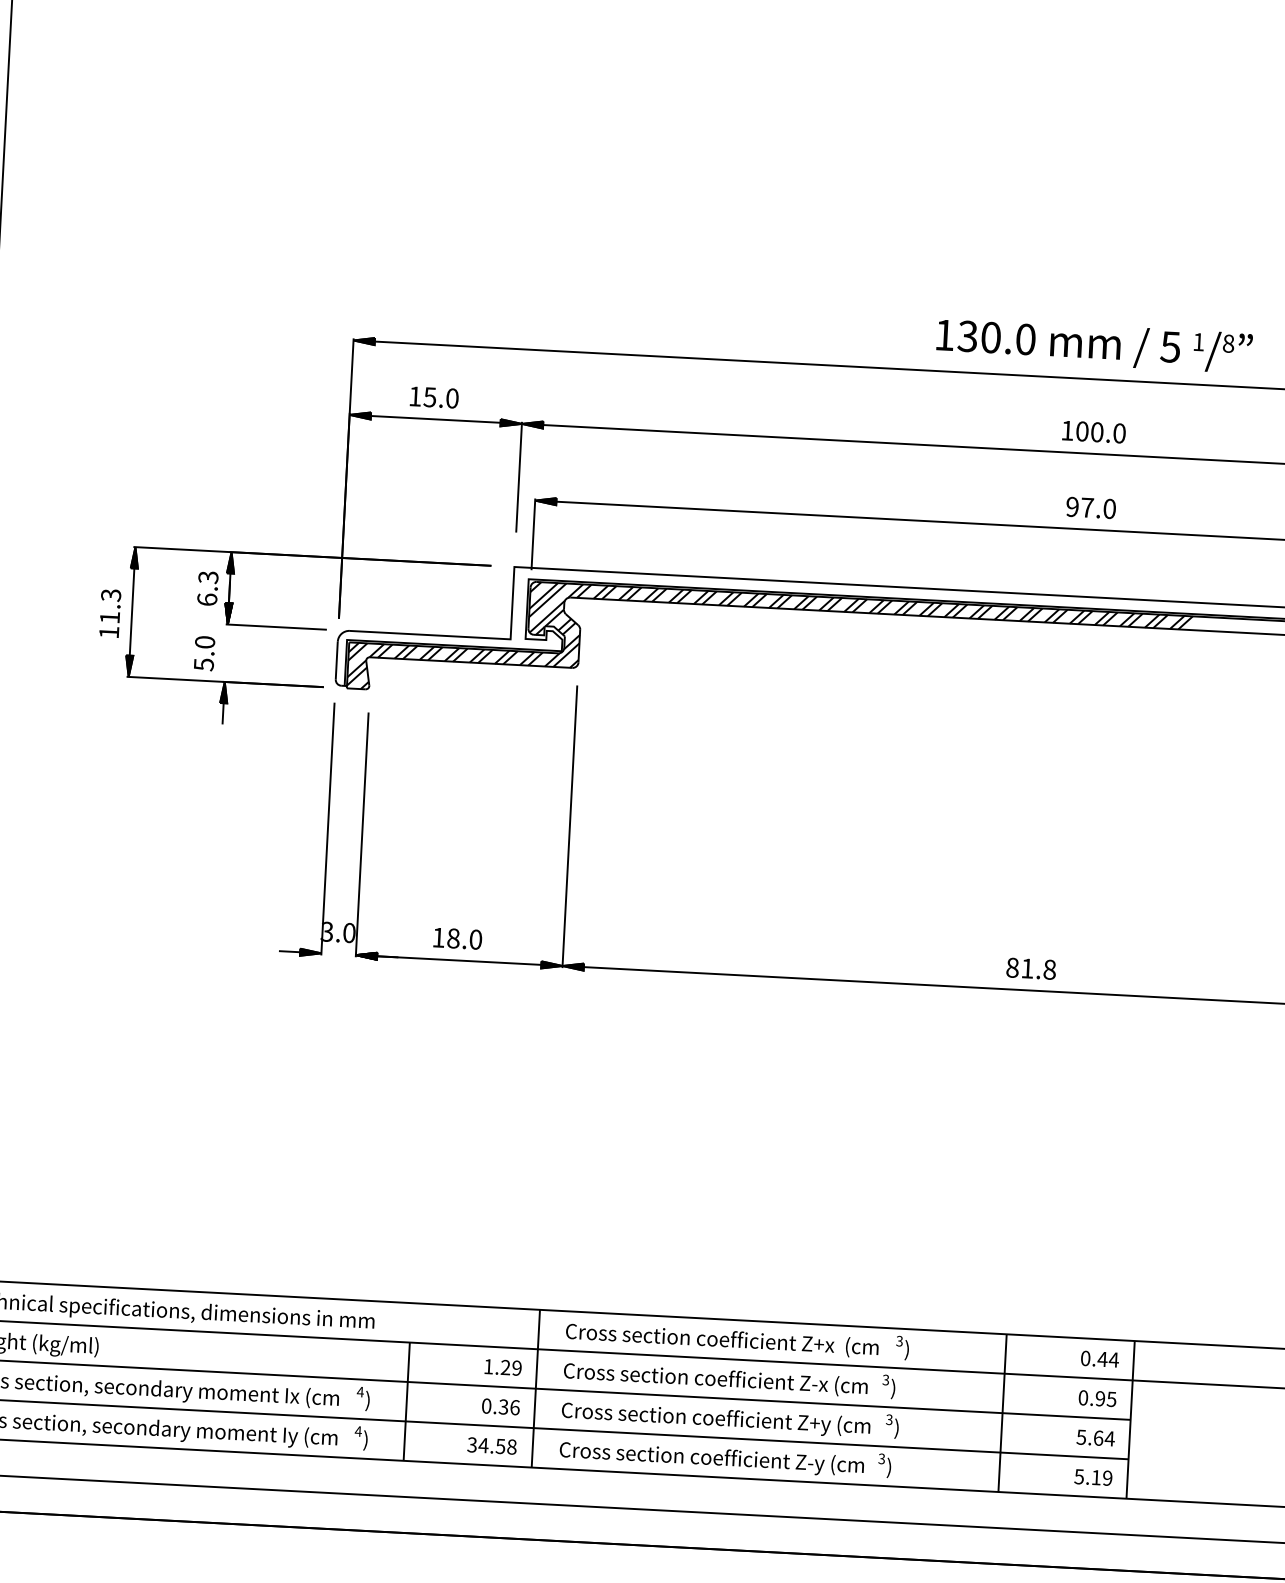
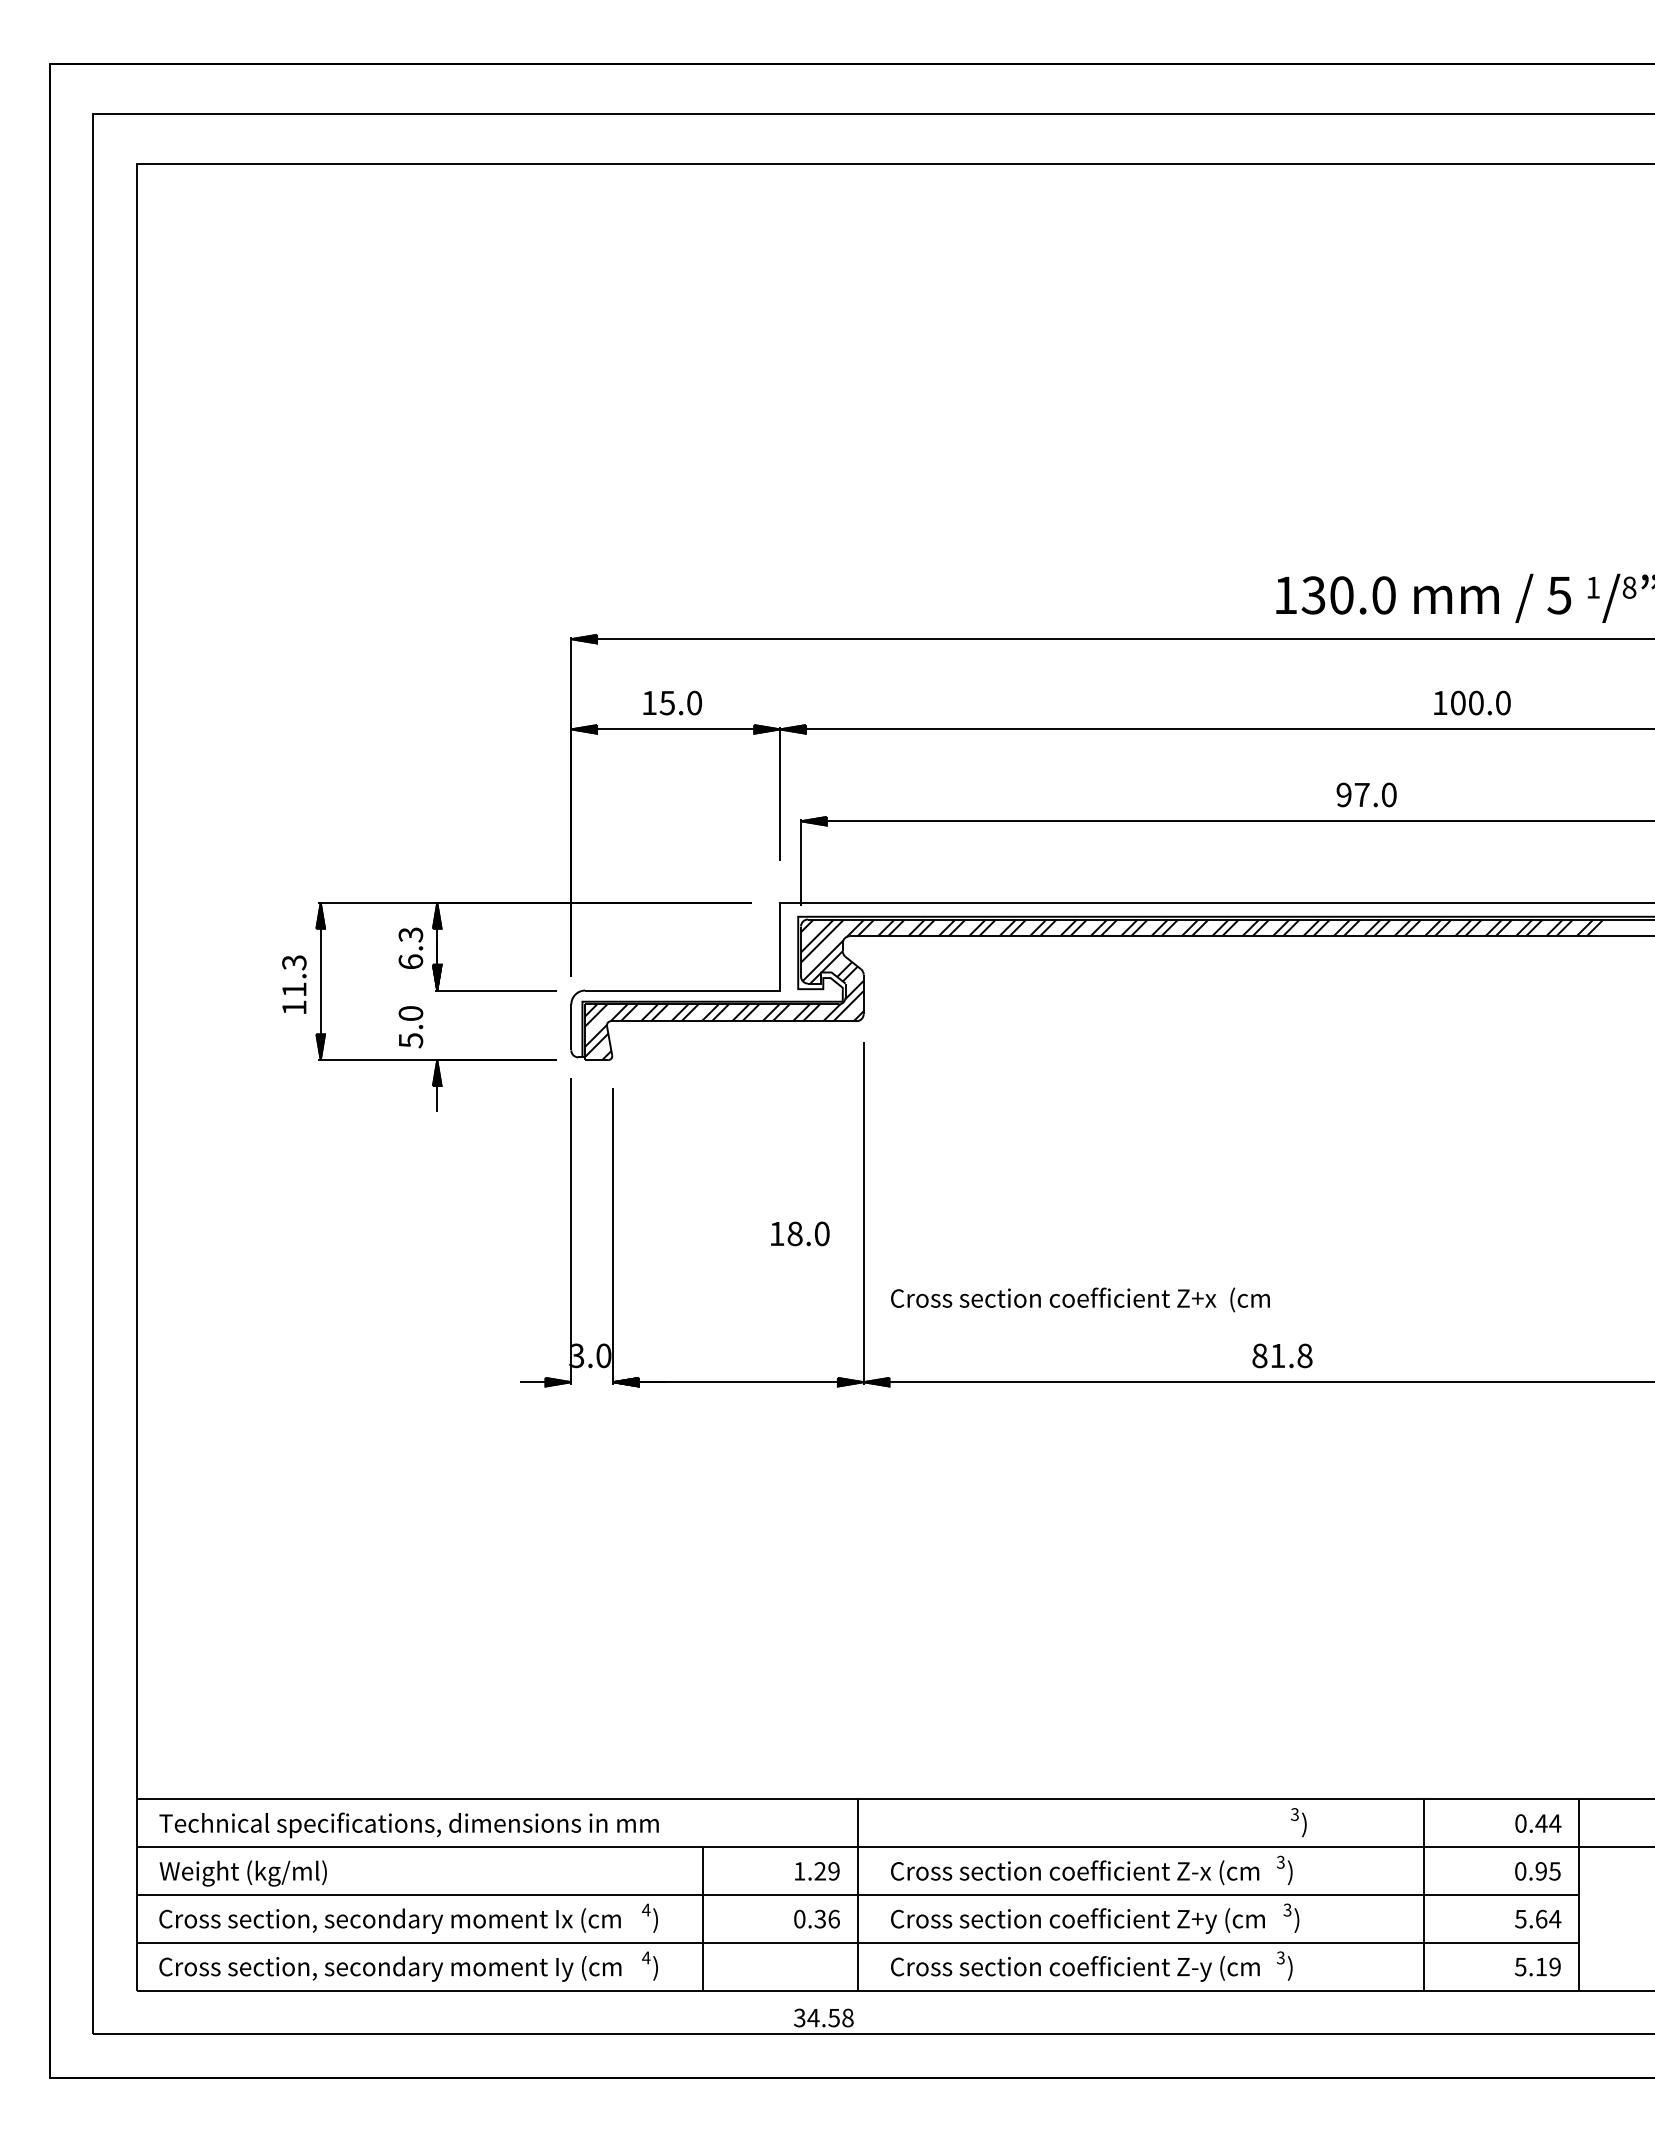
text: (1091, 507) -> (1366, 794), moved
text: (458, 938) -> (800, 1233), moved
text: (1031, 968) -> (1282, 1355), moved
text: (722, 1340) -> (1080, 1299), moved
text: (491, 1445) -> (823, 2017), moved

